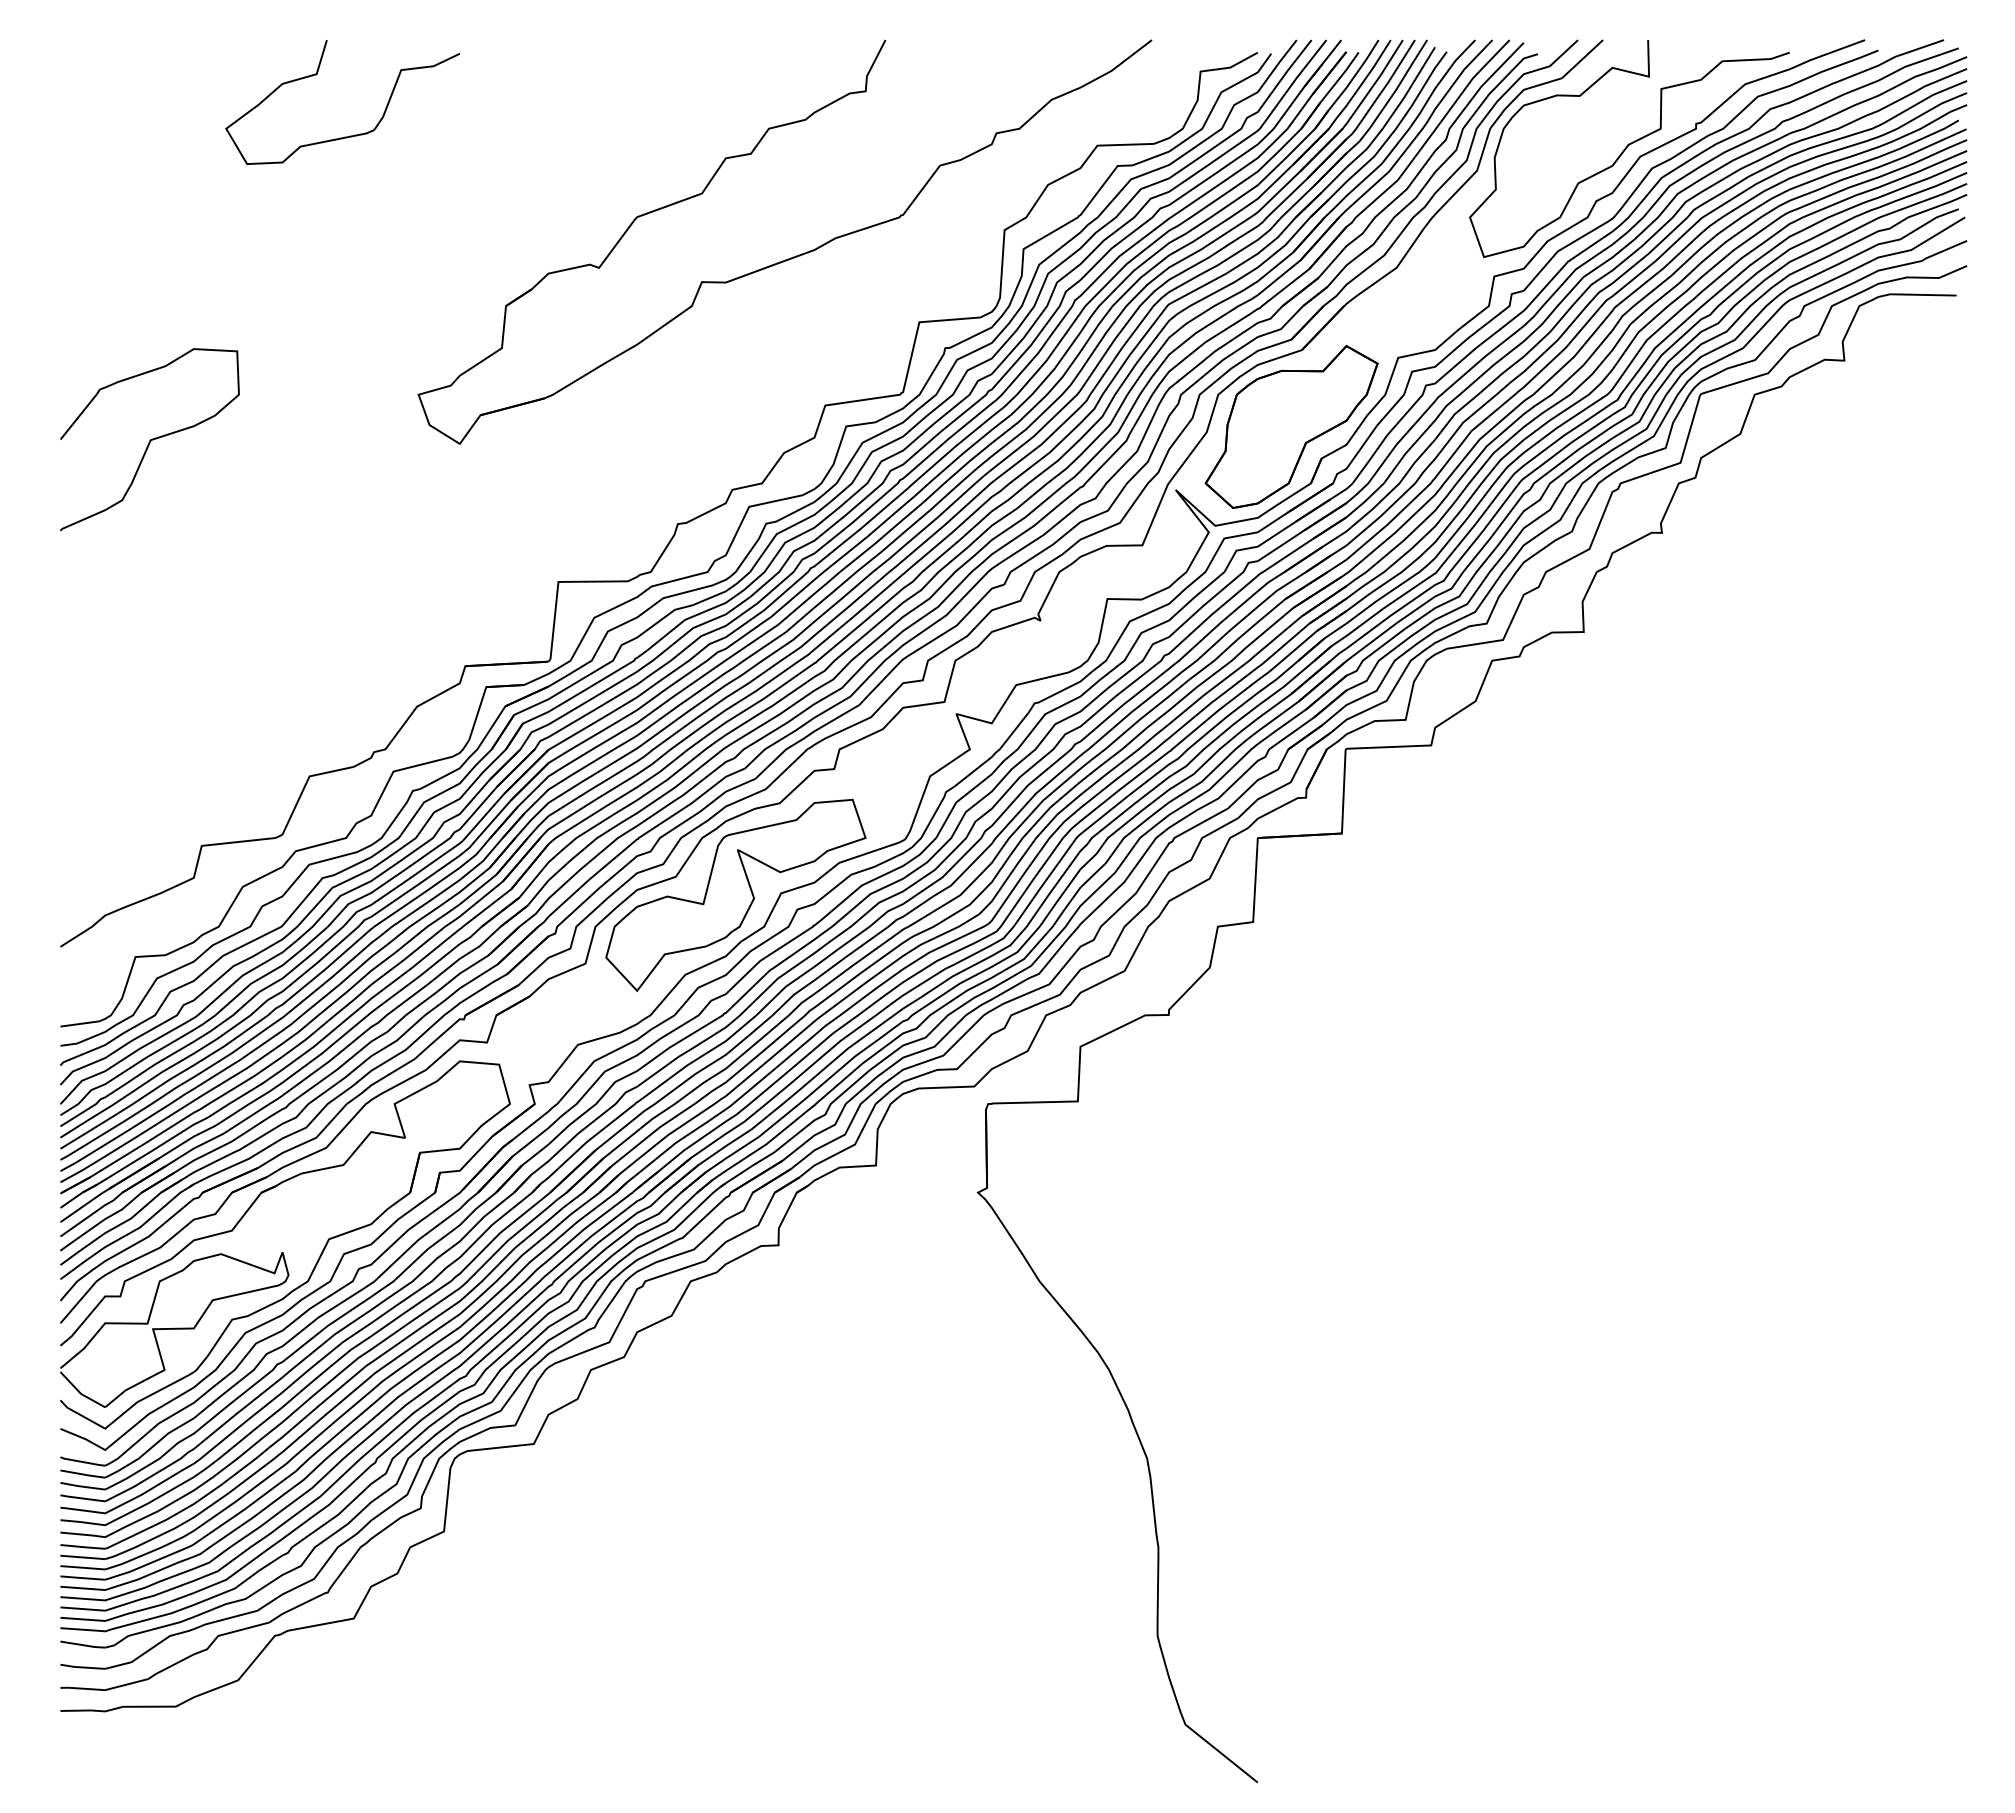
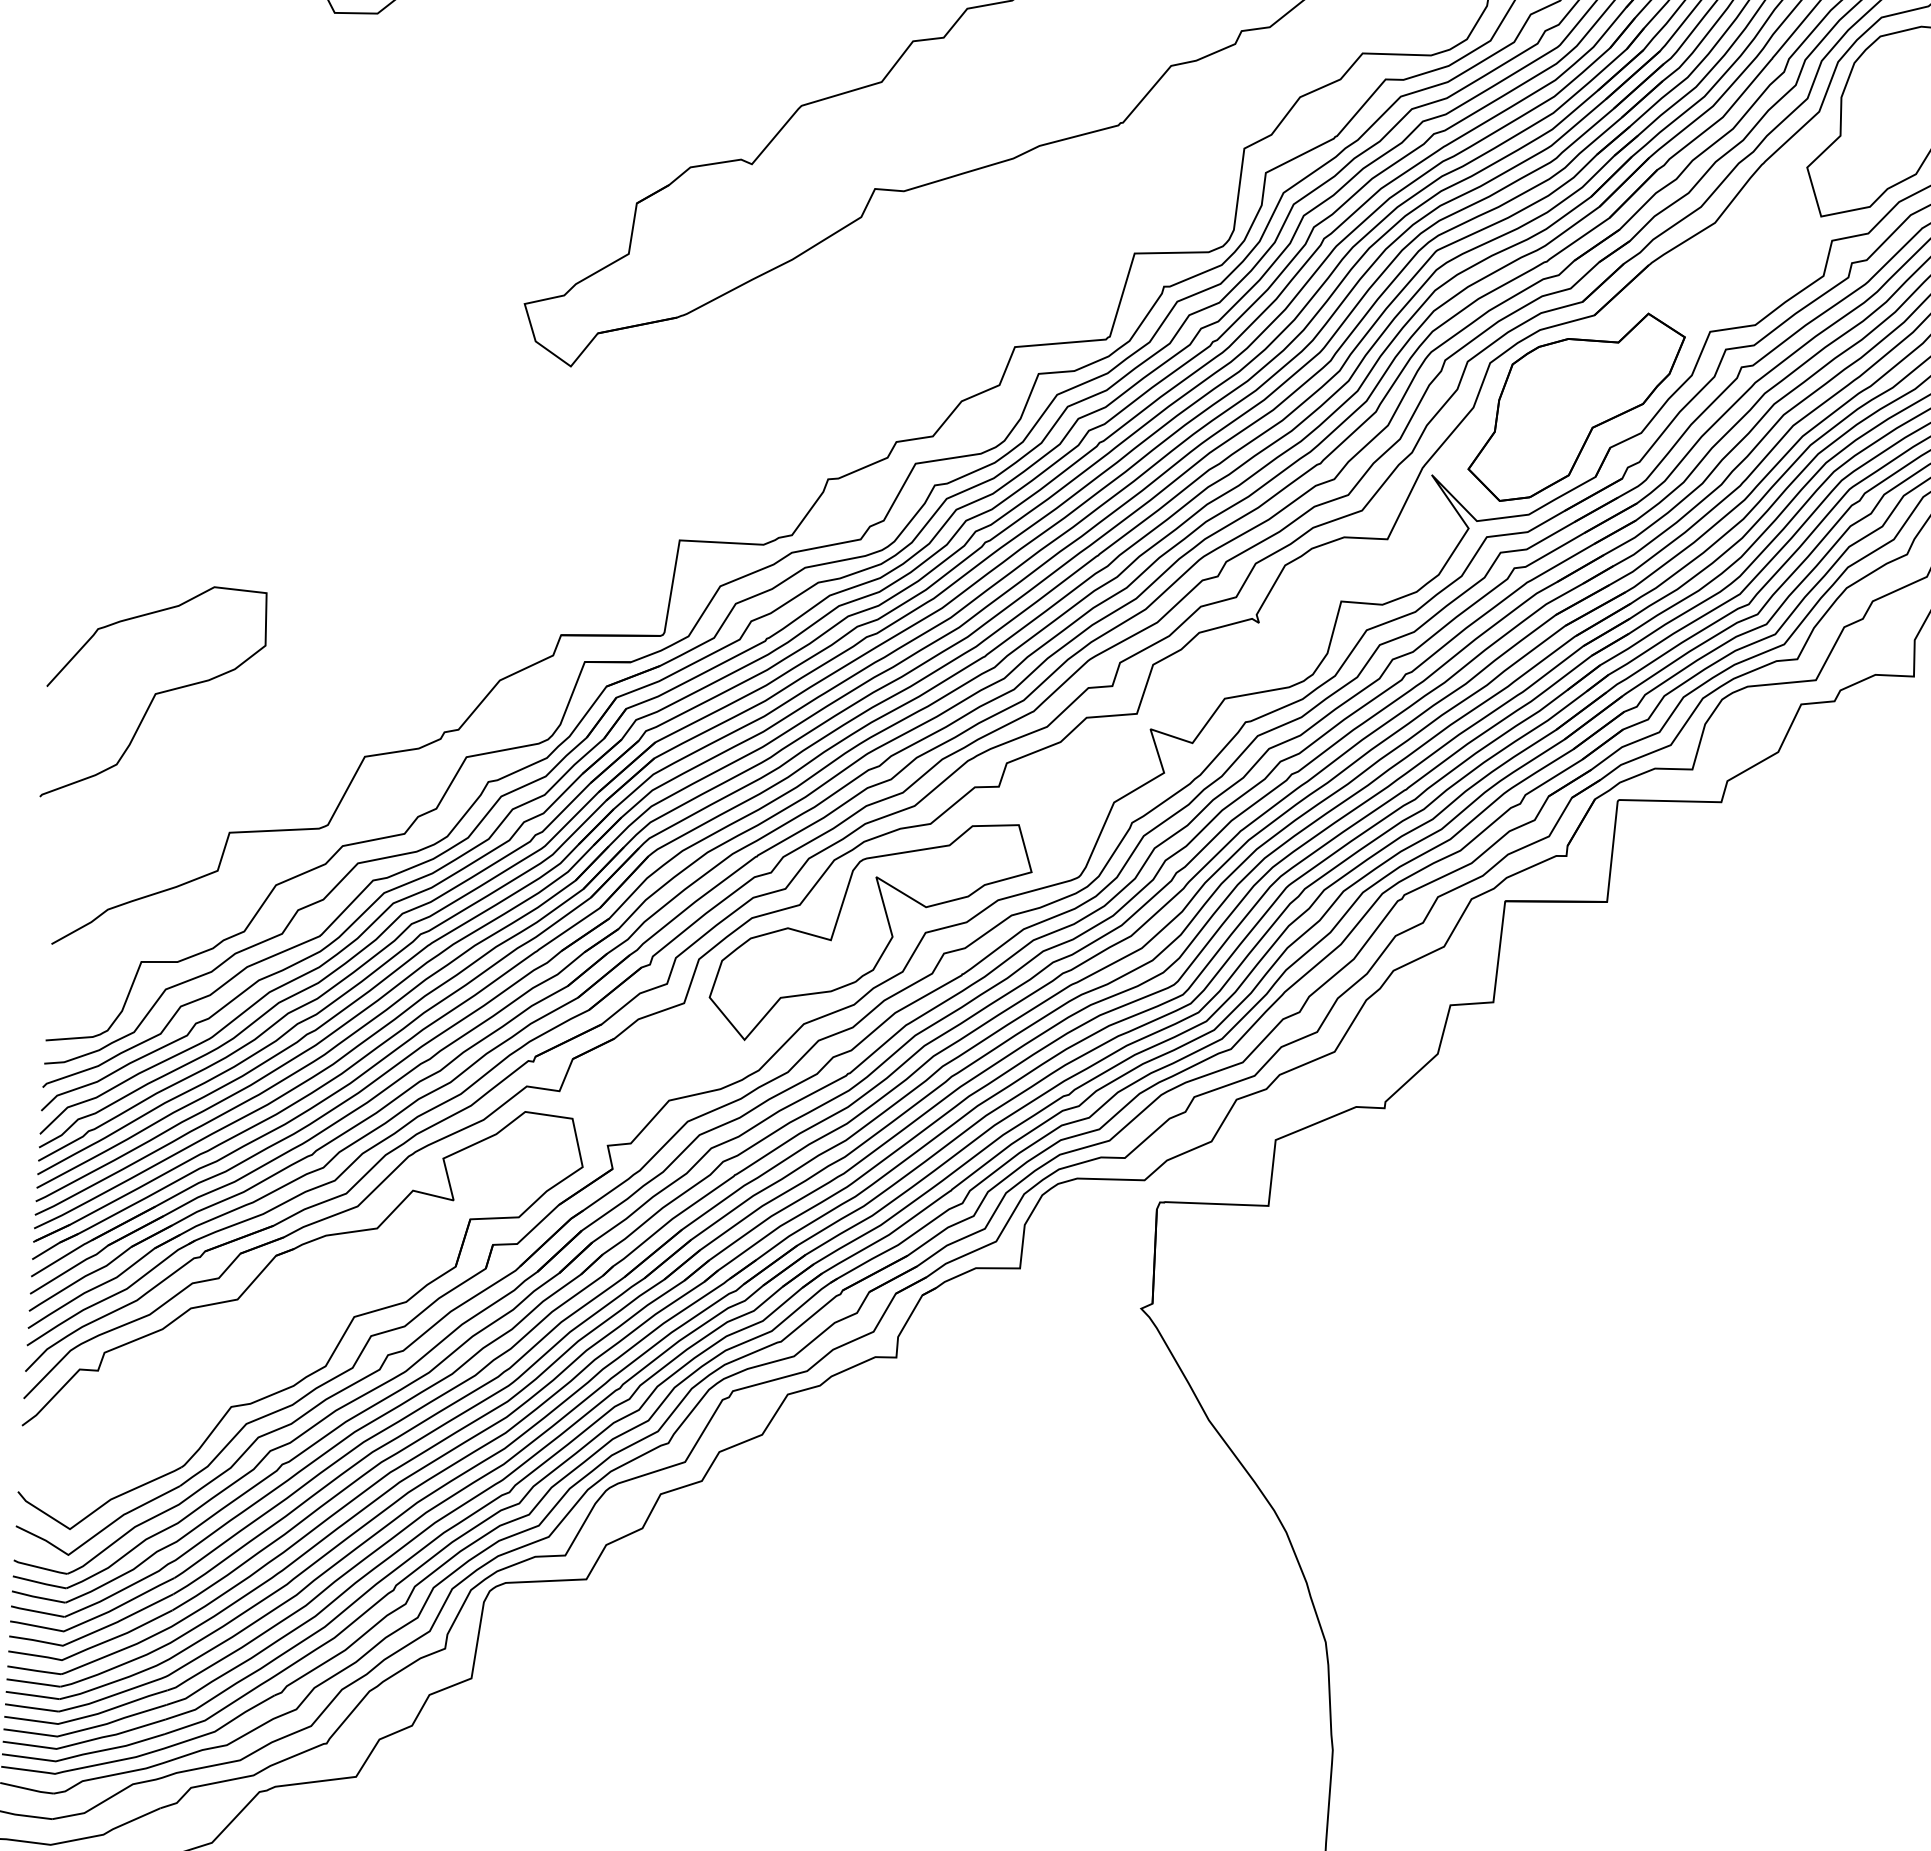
curve: (150, 439) -> (155, 693), moved
part: (174, 1329) -> (160, 1414), removed

